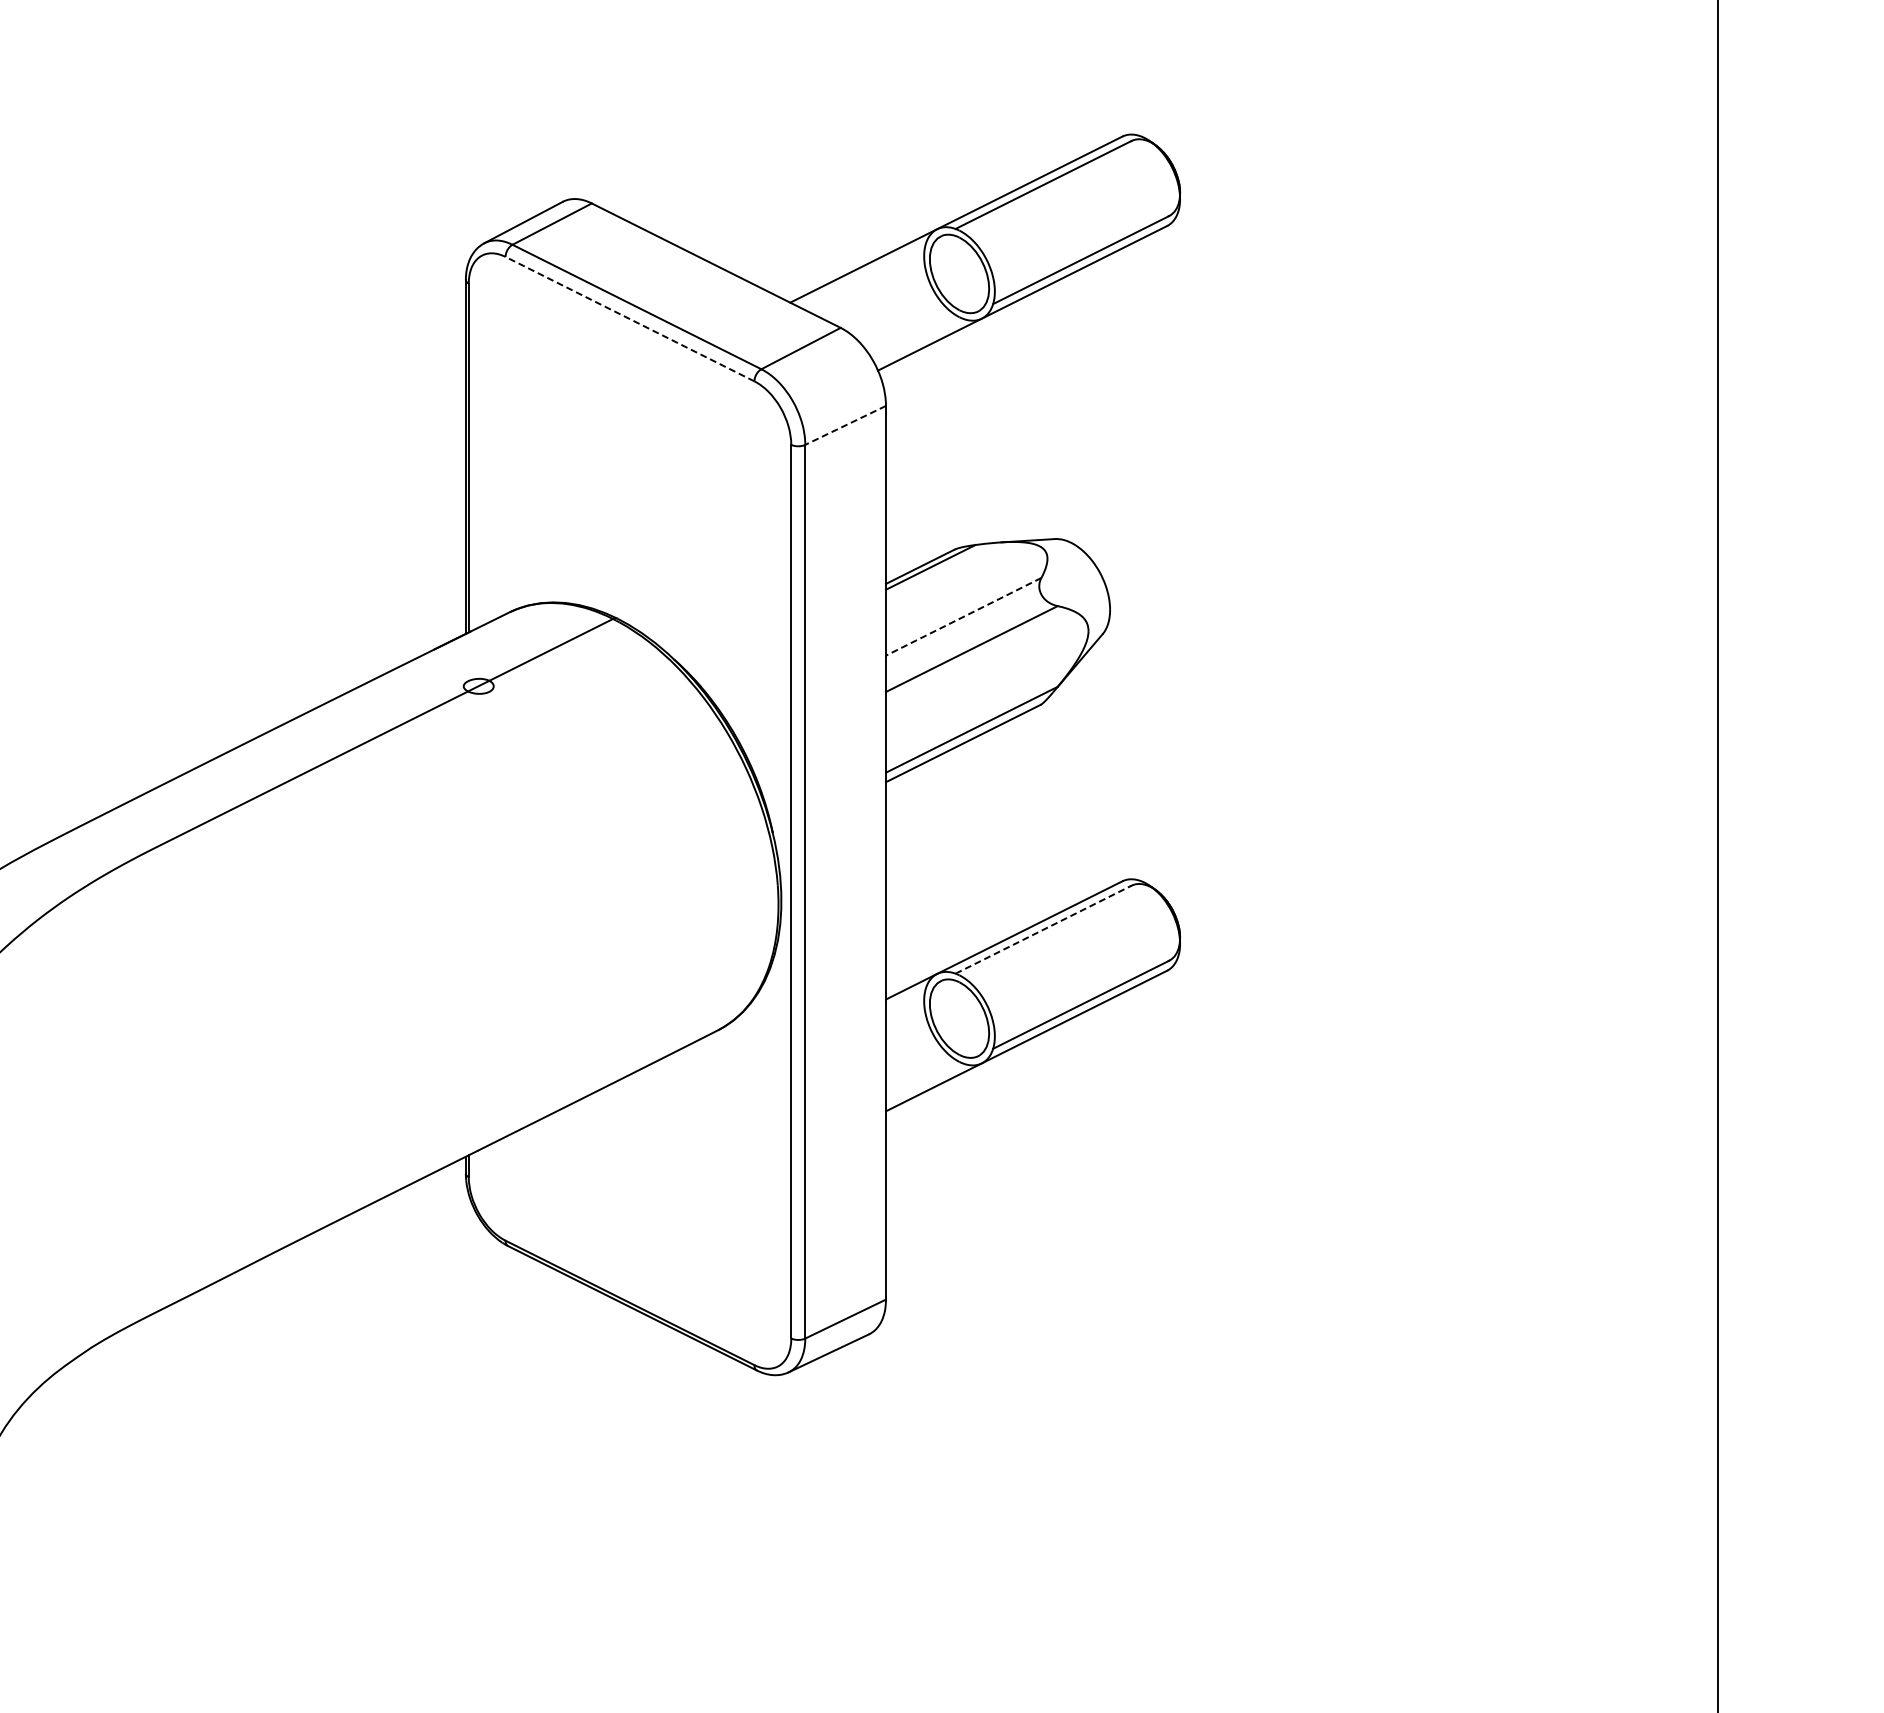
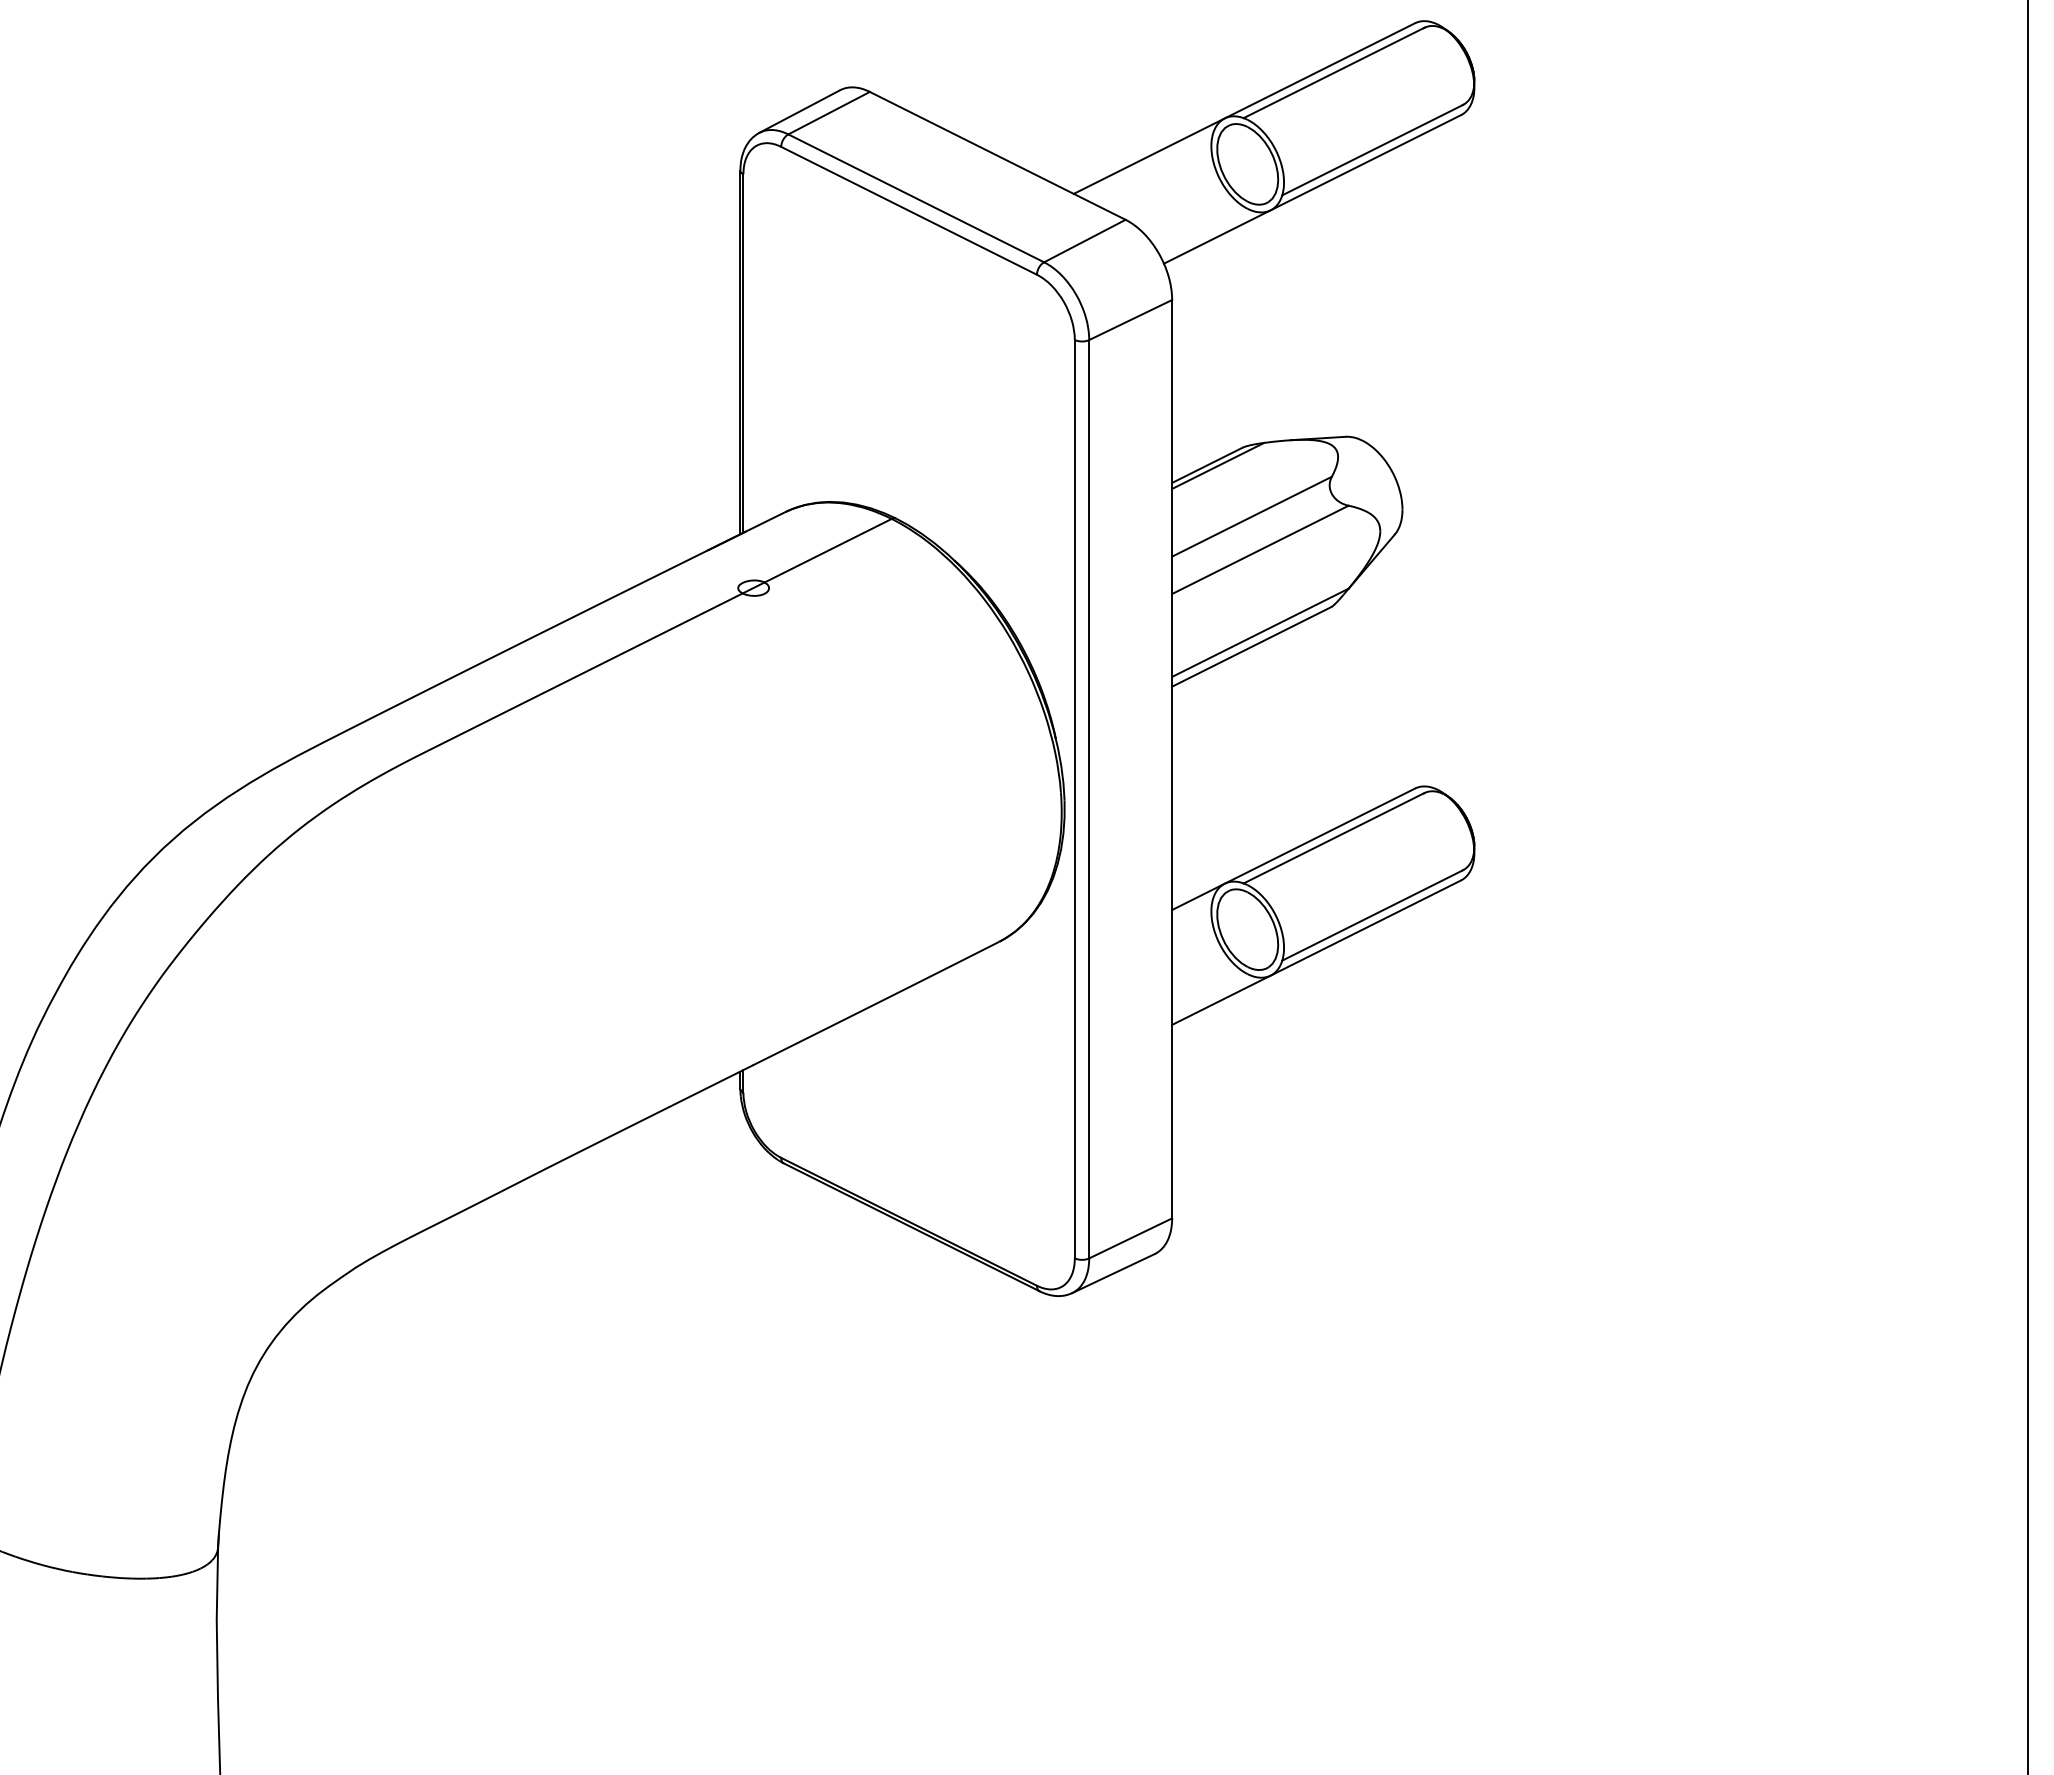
line: (630, 318) -> (909, 210), dashed -> solid
line: (845, 425) -> (1130, 320), dashed -> solid
line: (963, 616) -> (1251, 516), dashed -> solid
line: (1043, 929) -> (1334, 838), dashed -> solid

